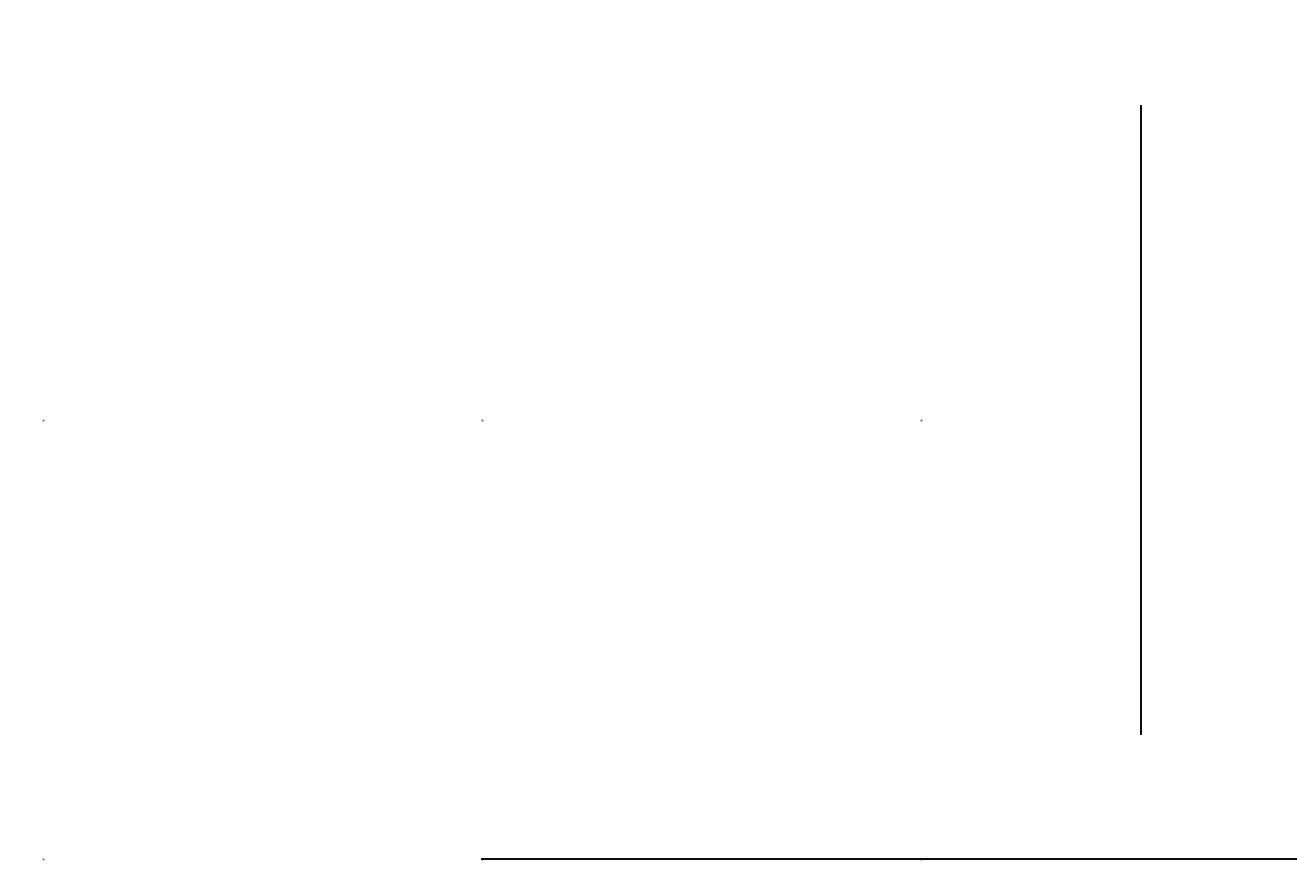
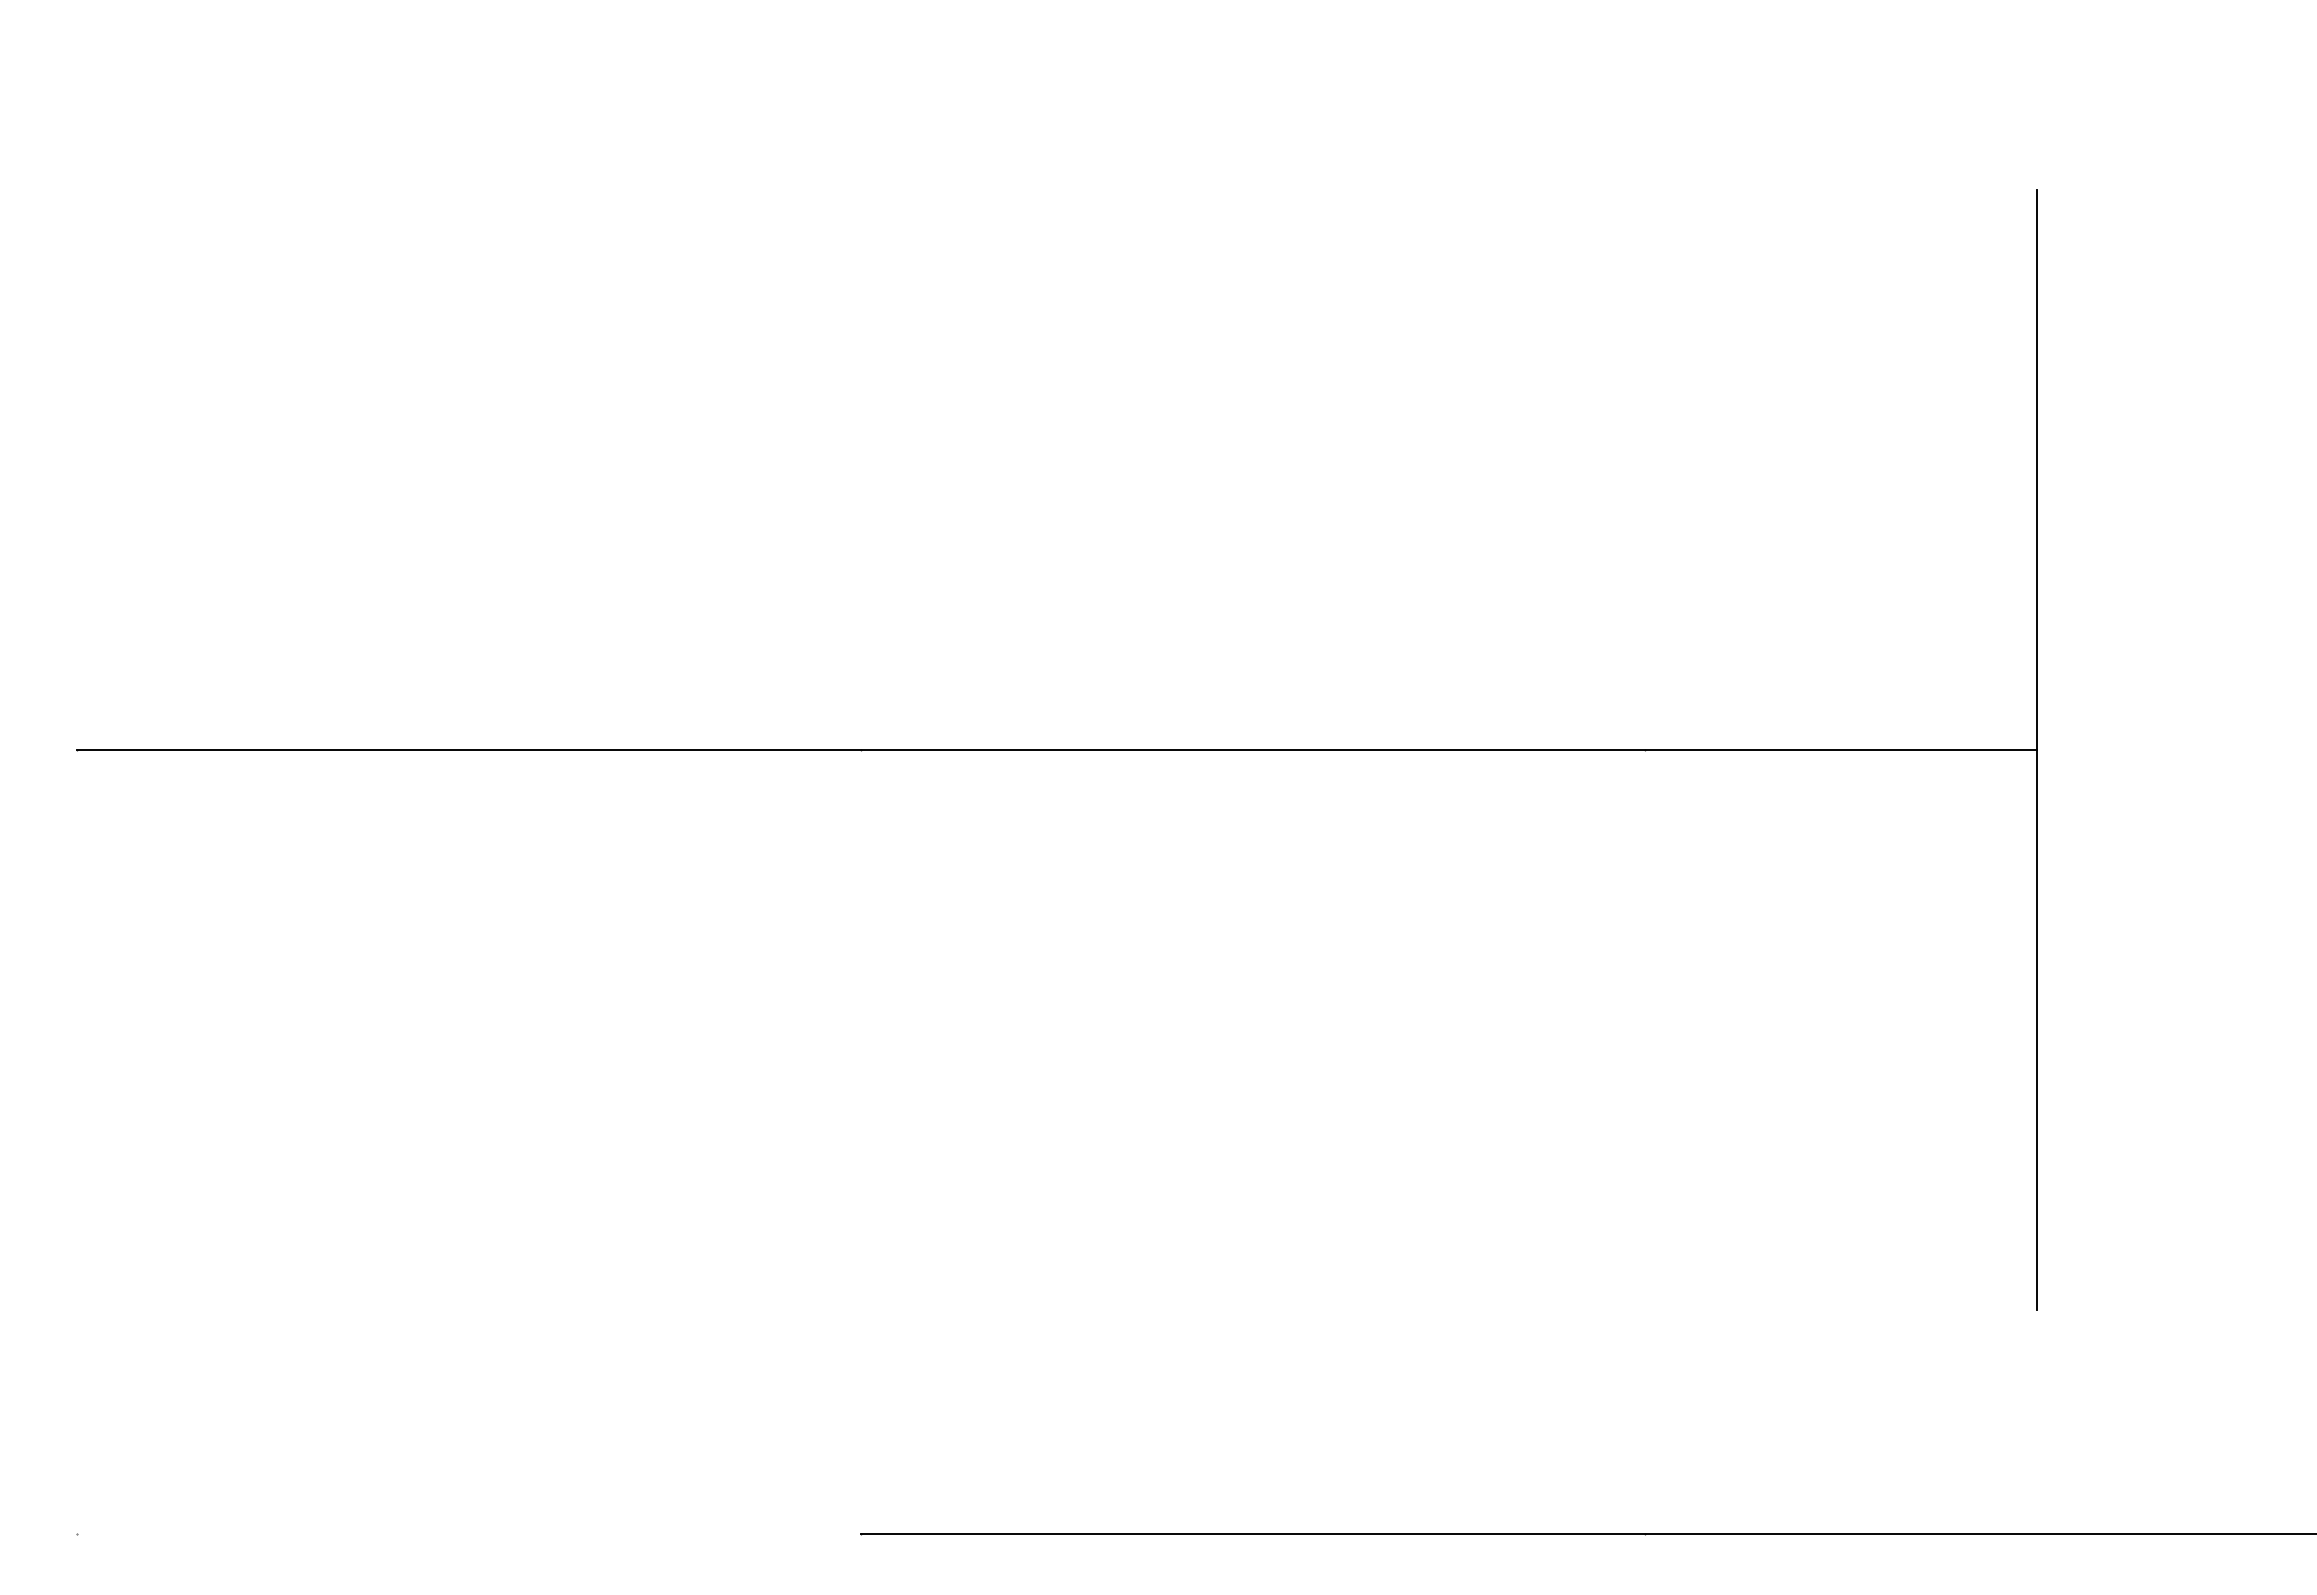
line: (591, 420) -> (1056, 751), added

